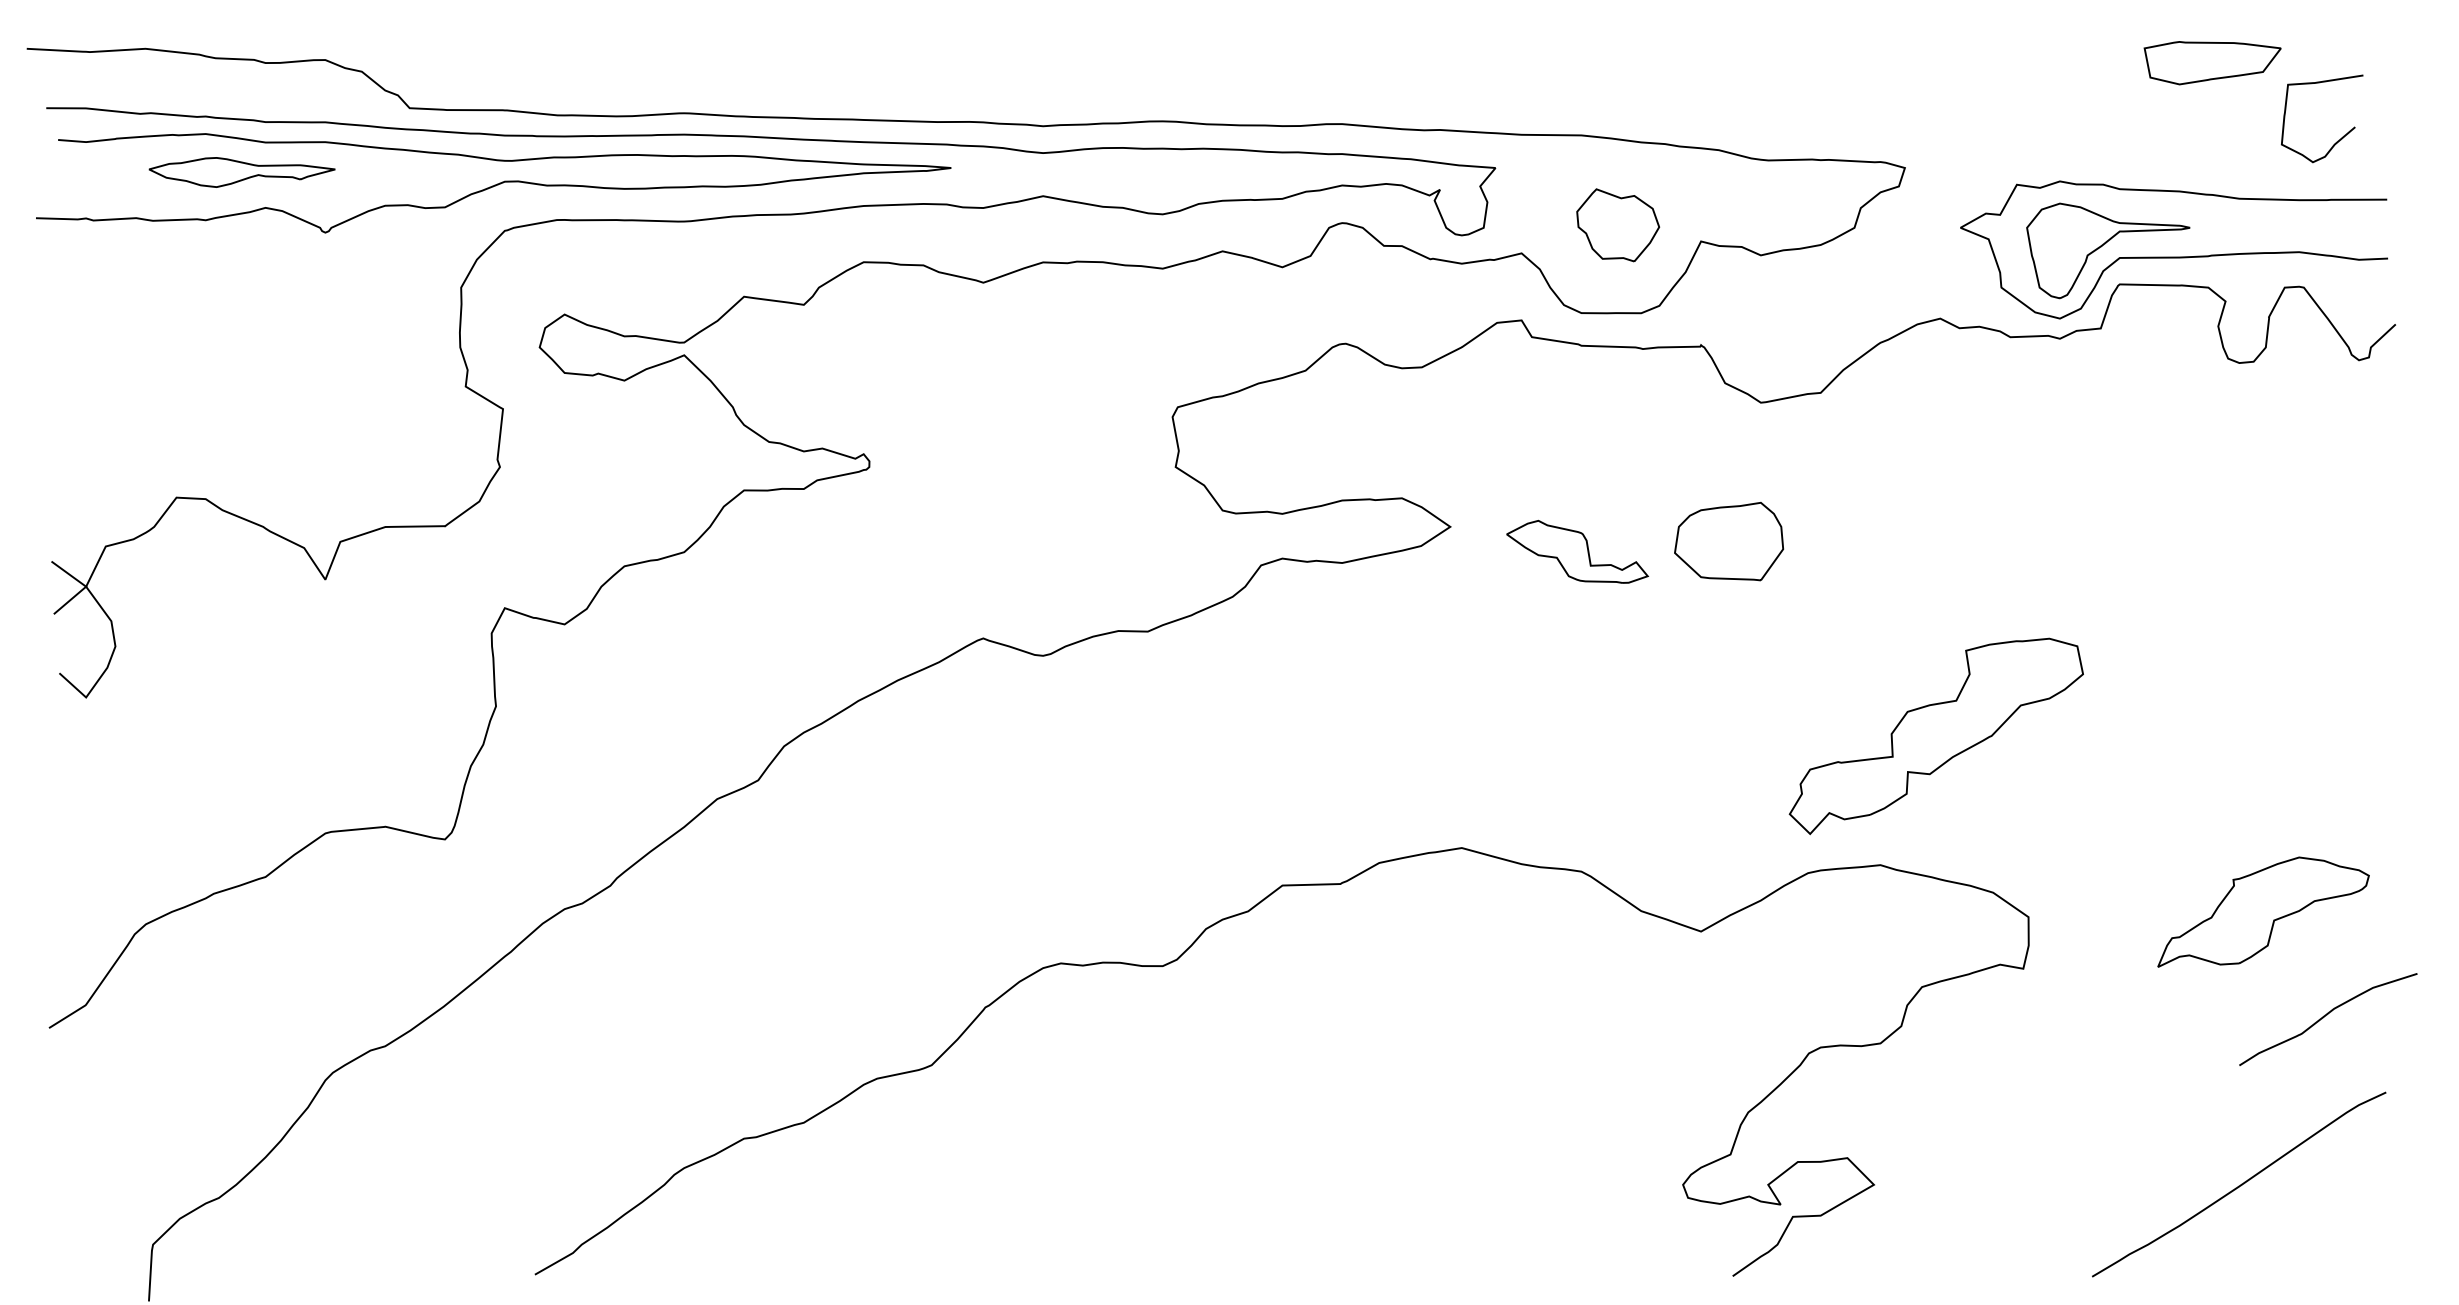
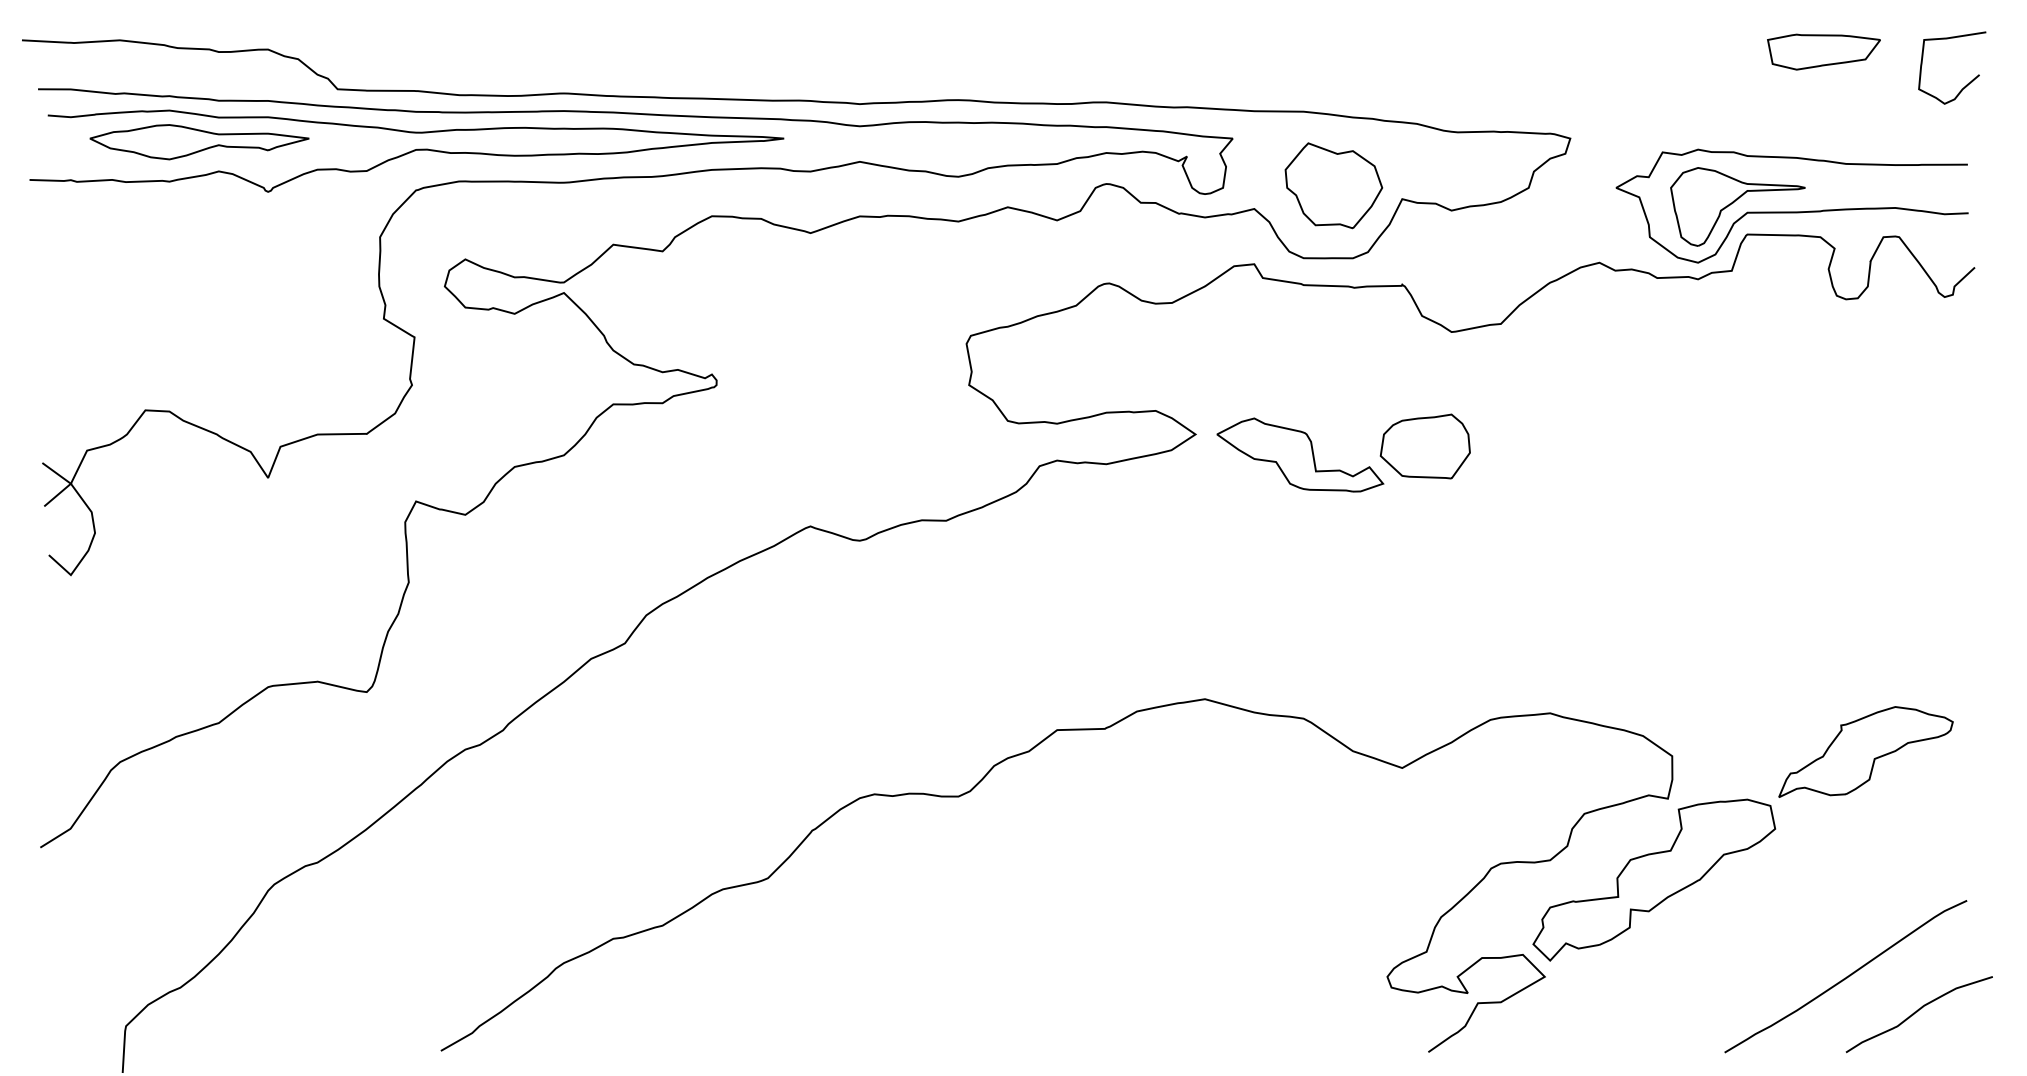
curve: (2340, 137) -> (1967, 83), moved
part: (242, 172) -> (199, 142), size x1.43
part: (1617, 224) -> (1333, 185), size x1.43
part: (1577, 551) -> (1300, 454), size x1.43
part: (1935, 735) -> (1653, 879), moved
curve: (2326, 1017) -> (1917, 1012), moved

